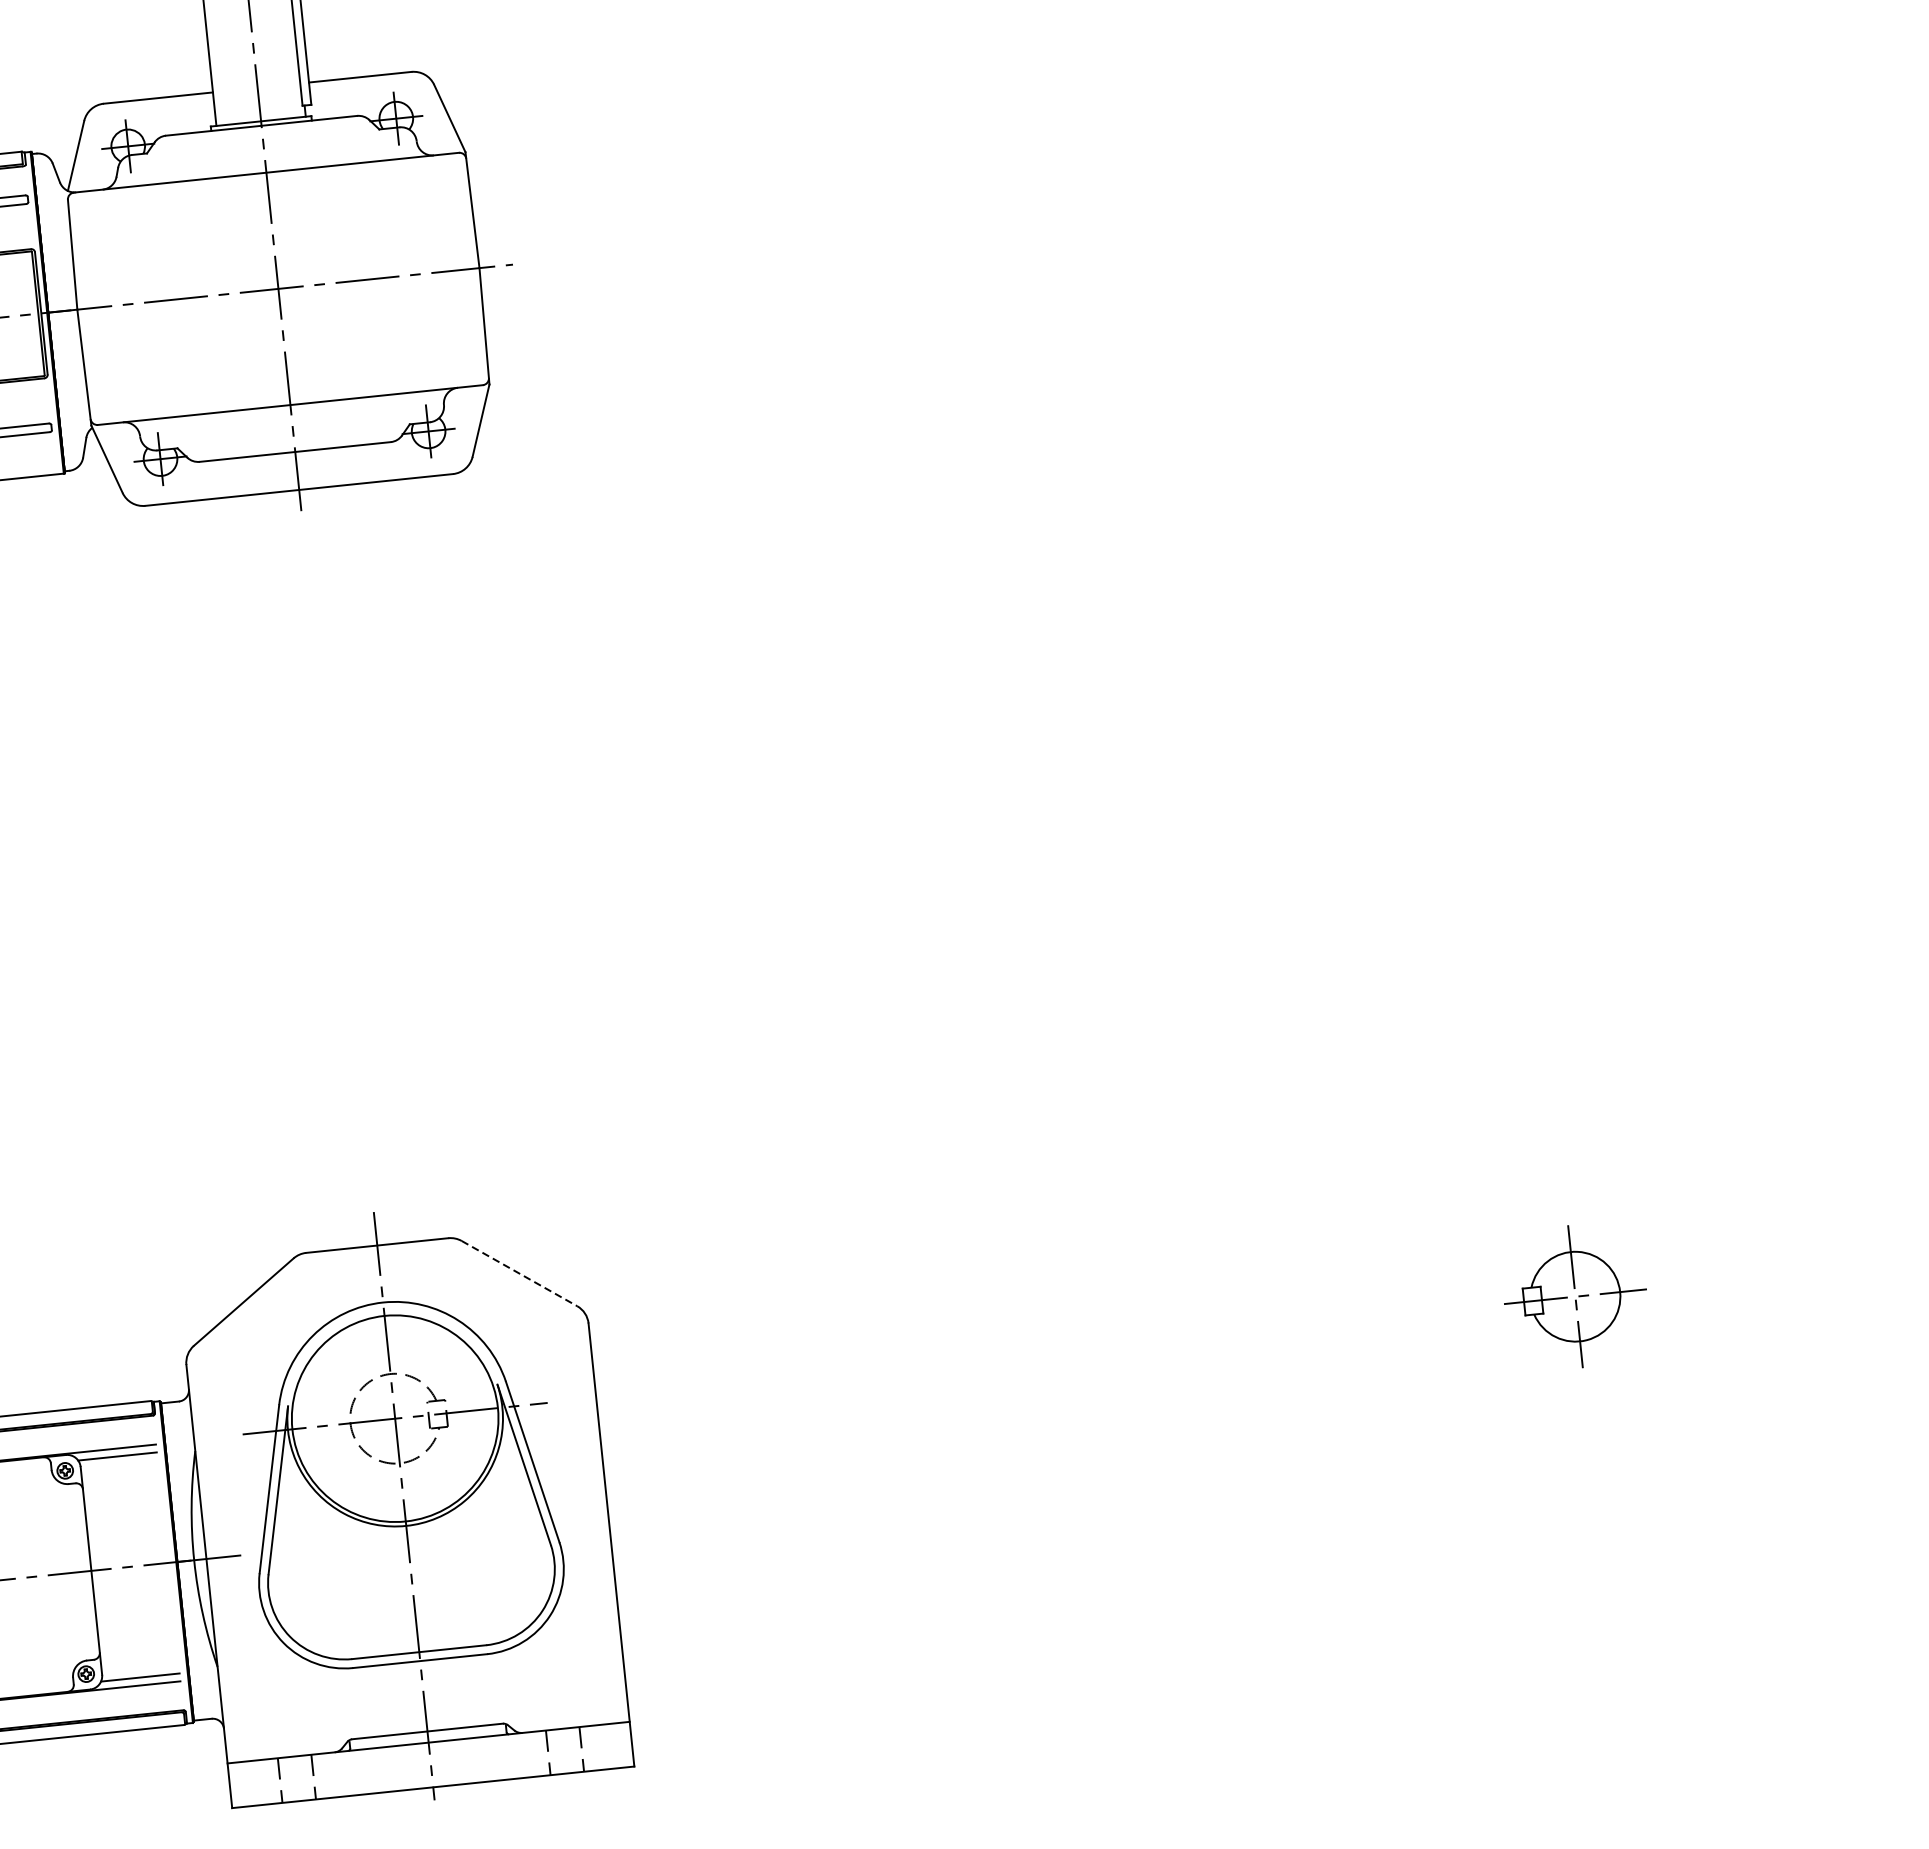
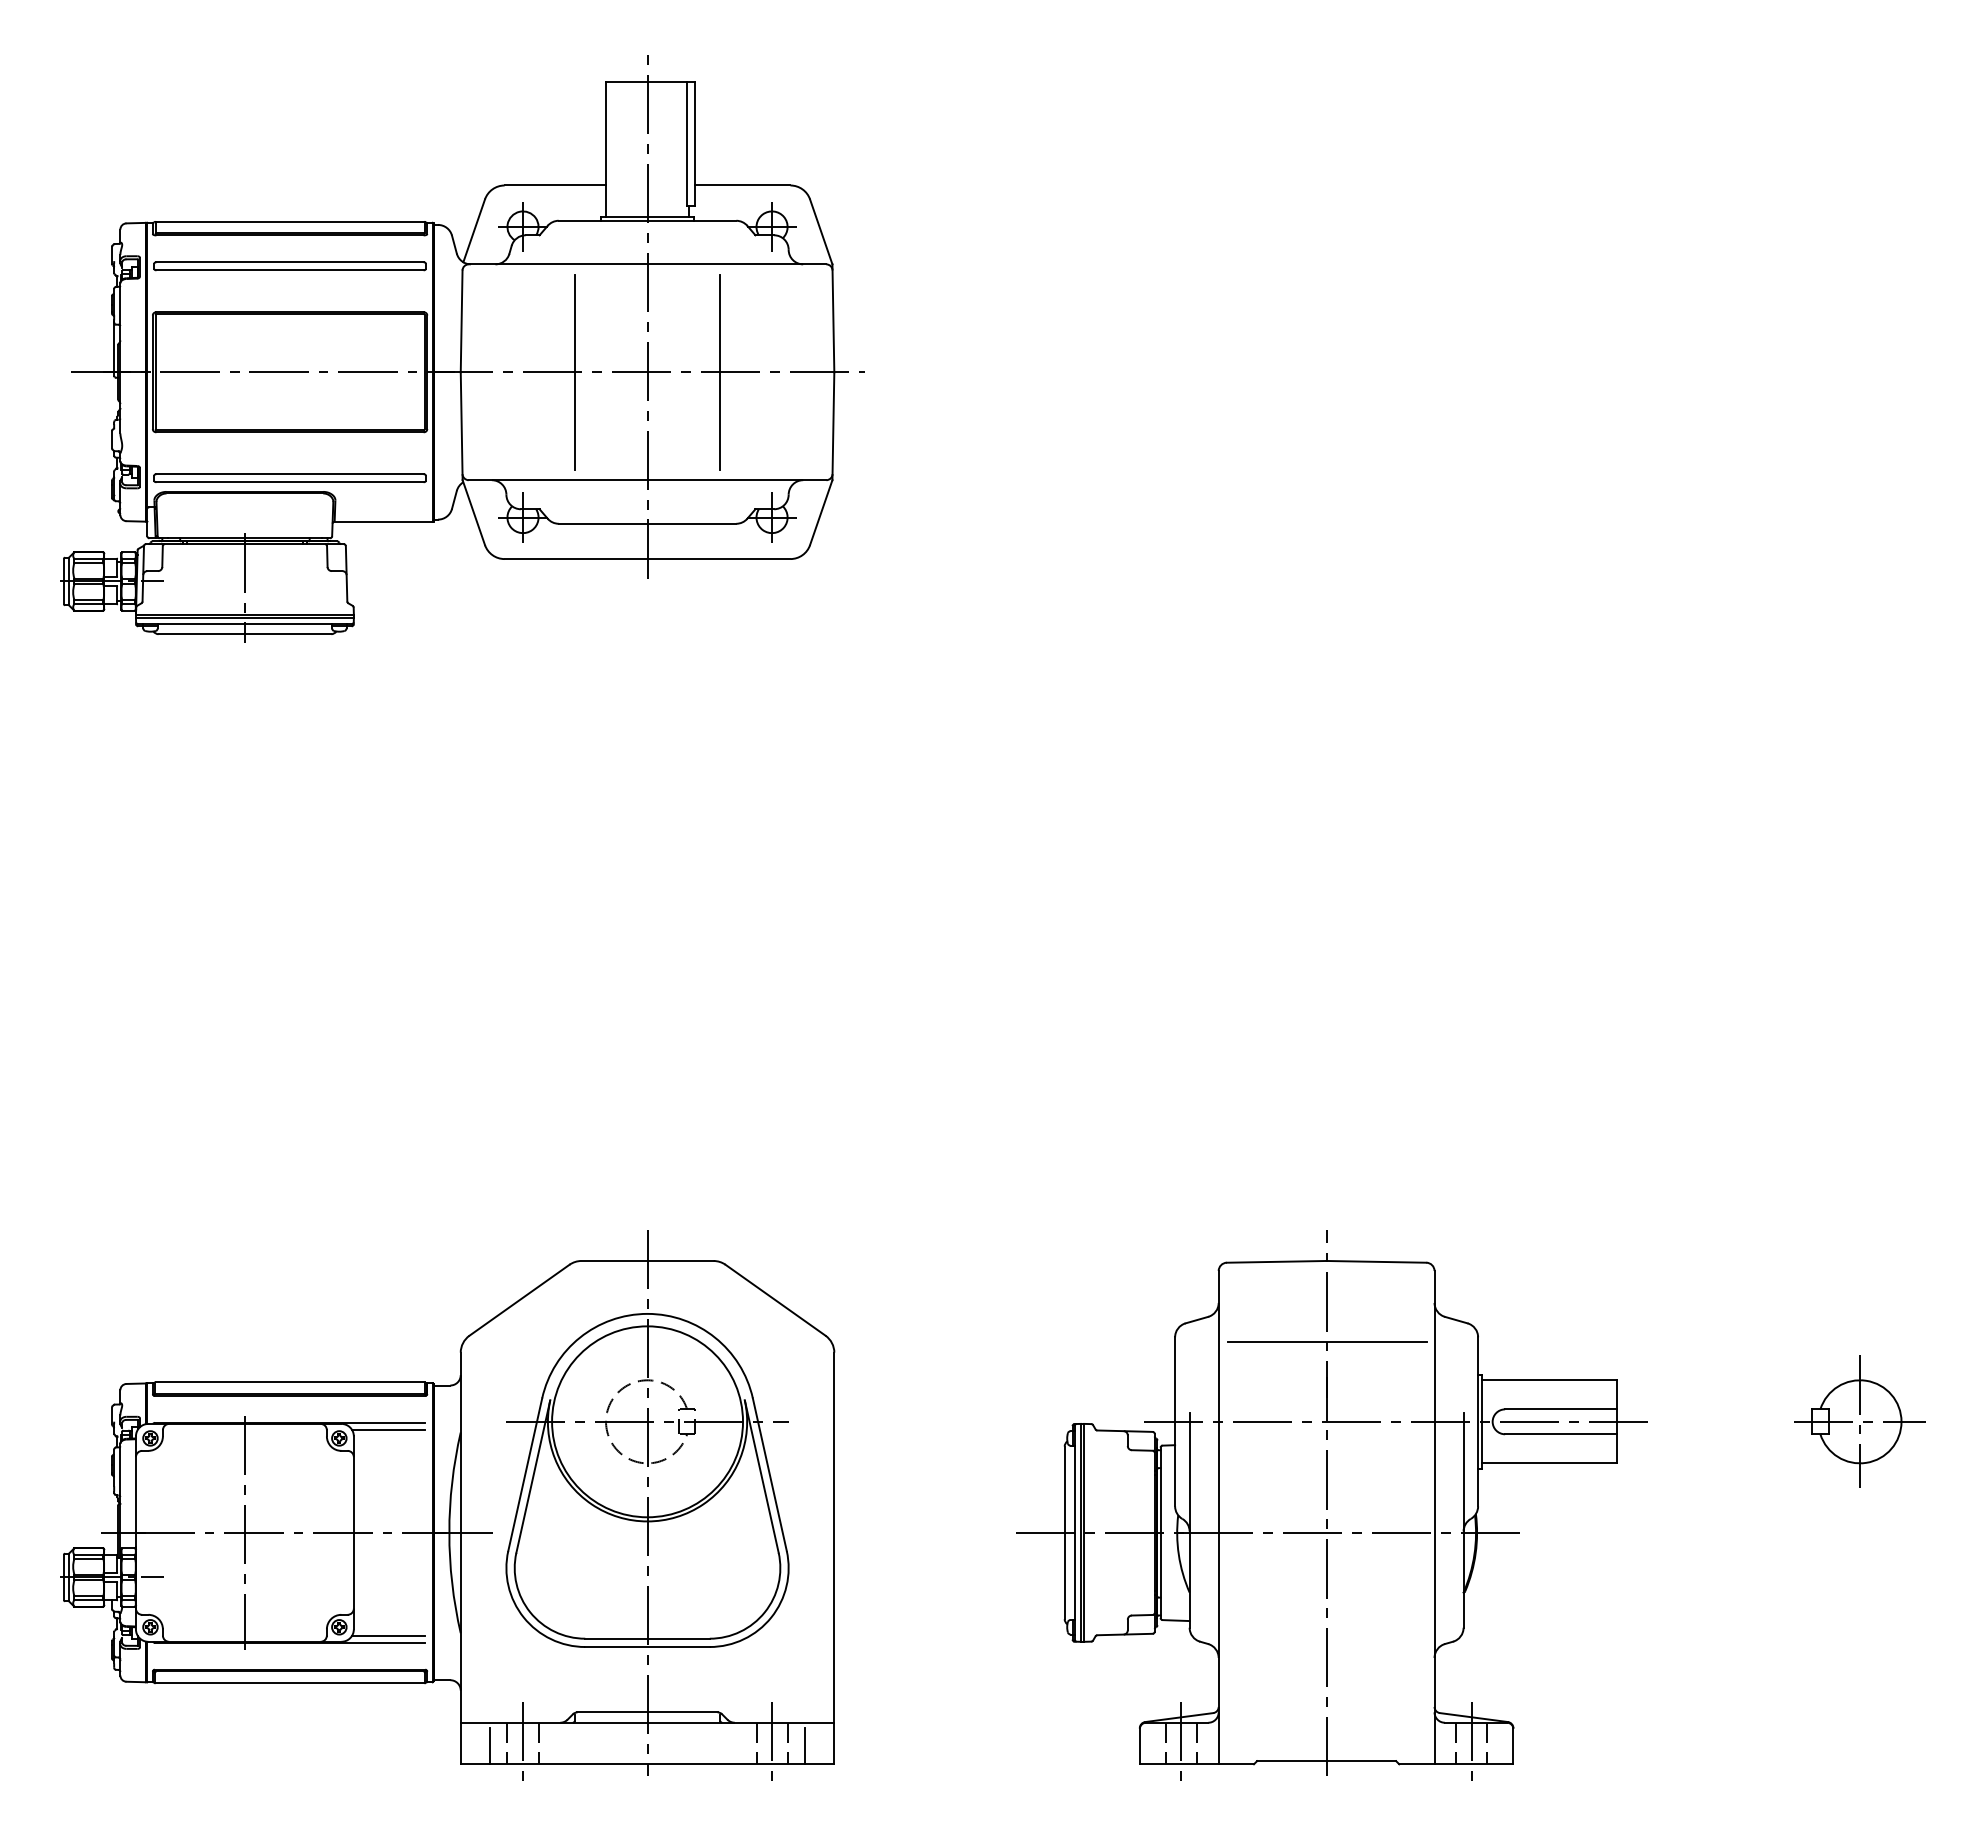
line: (356, 279) -> (720, 371), added
line: (199, 296) -> (574, 371), added
line: (519, 1273) -> (775, 1300), dashed -> solid
part: (1574, 1296) -> (1859, 1421), moved
part: (1140, 1432) -> (1331, 1505), added
line: (601, 1750) -> (805, 1746), added
line: (565, 1751) -> (772, 1743), added
line: (297, 1778) -> (523, 1743), added
line: (261, 1785) -> (489, 1746), added

